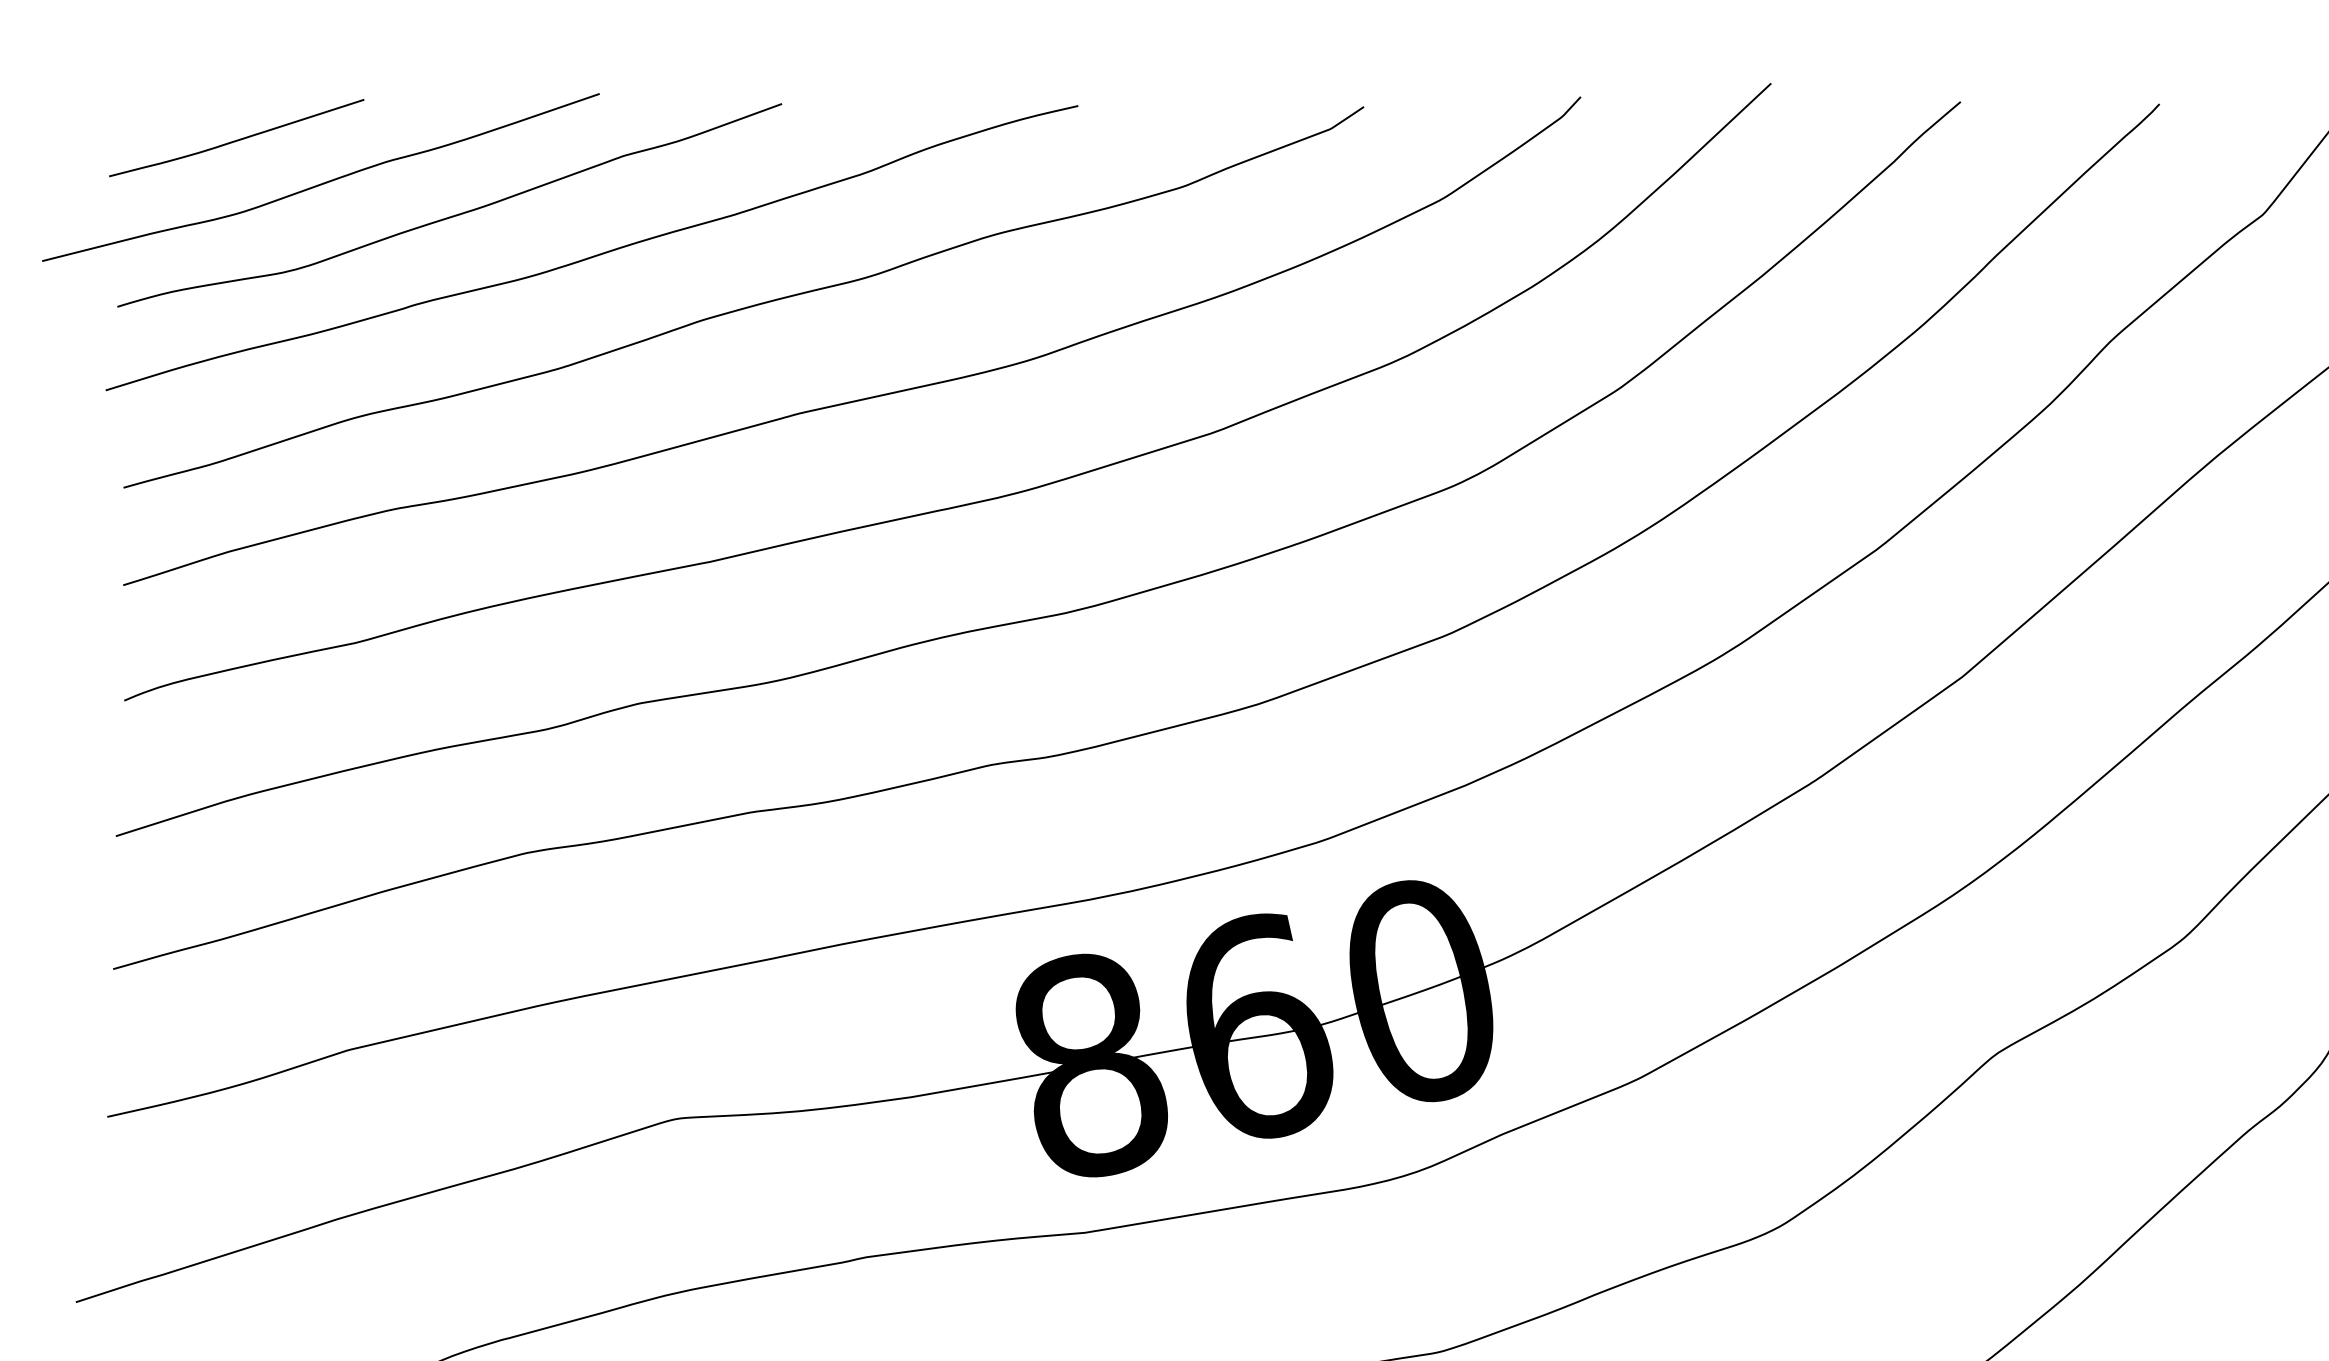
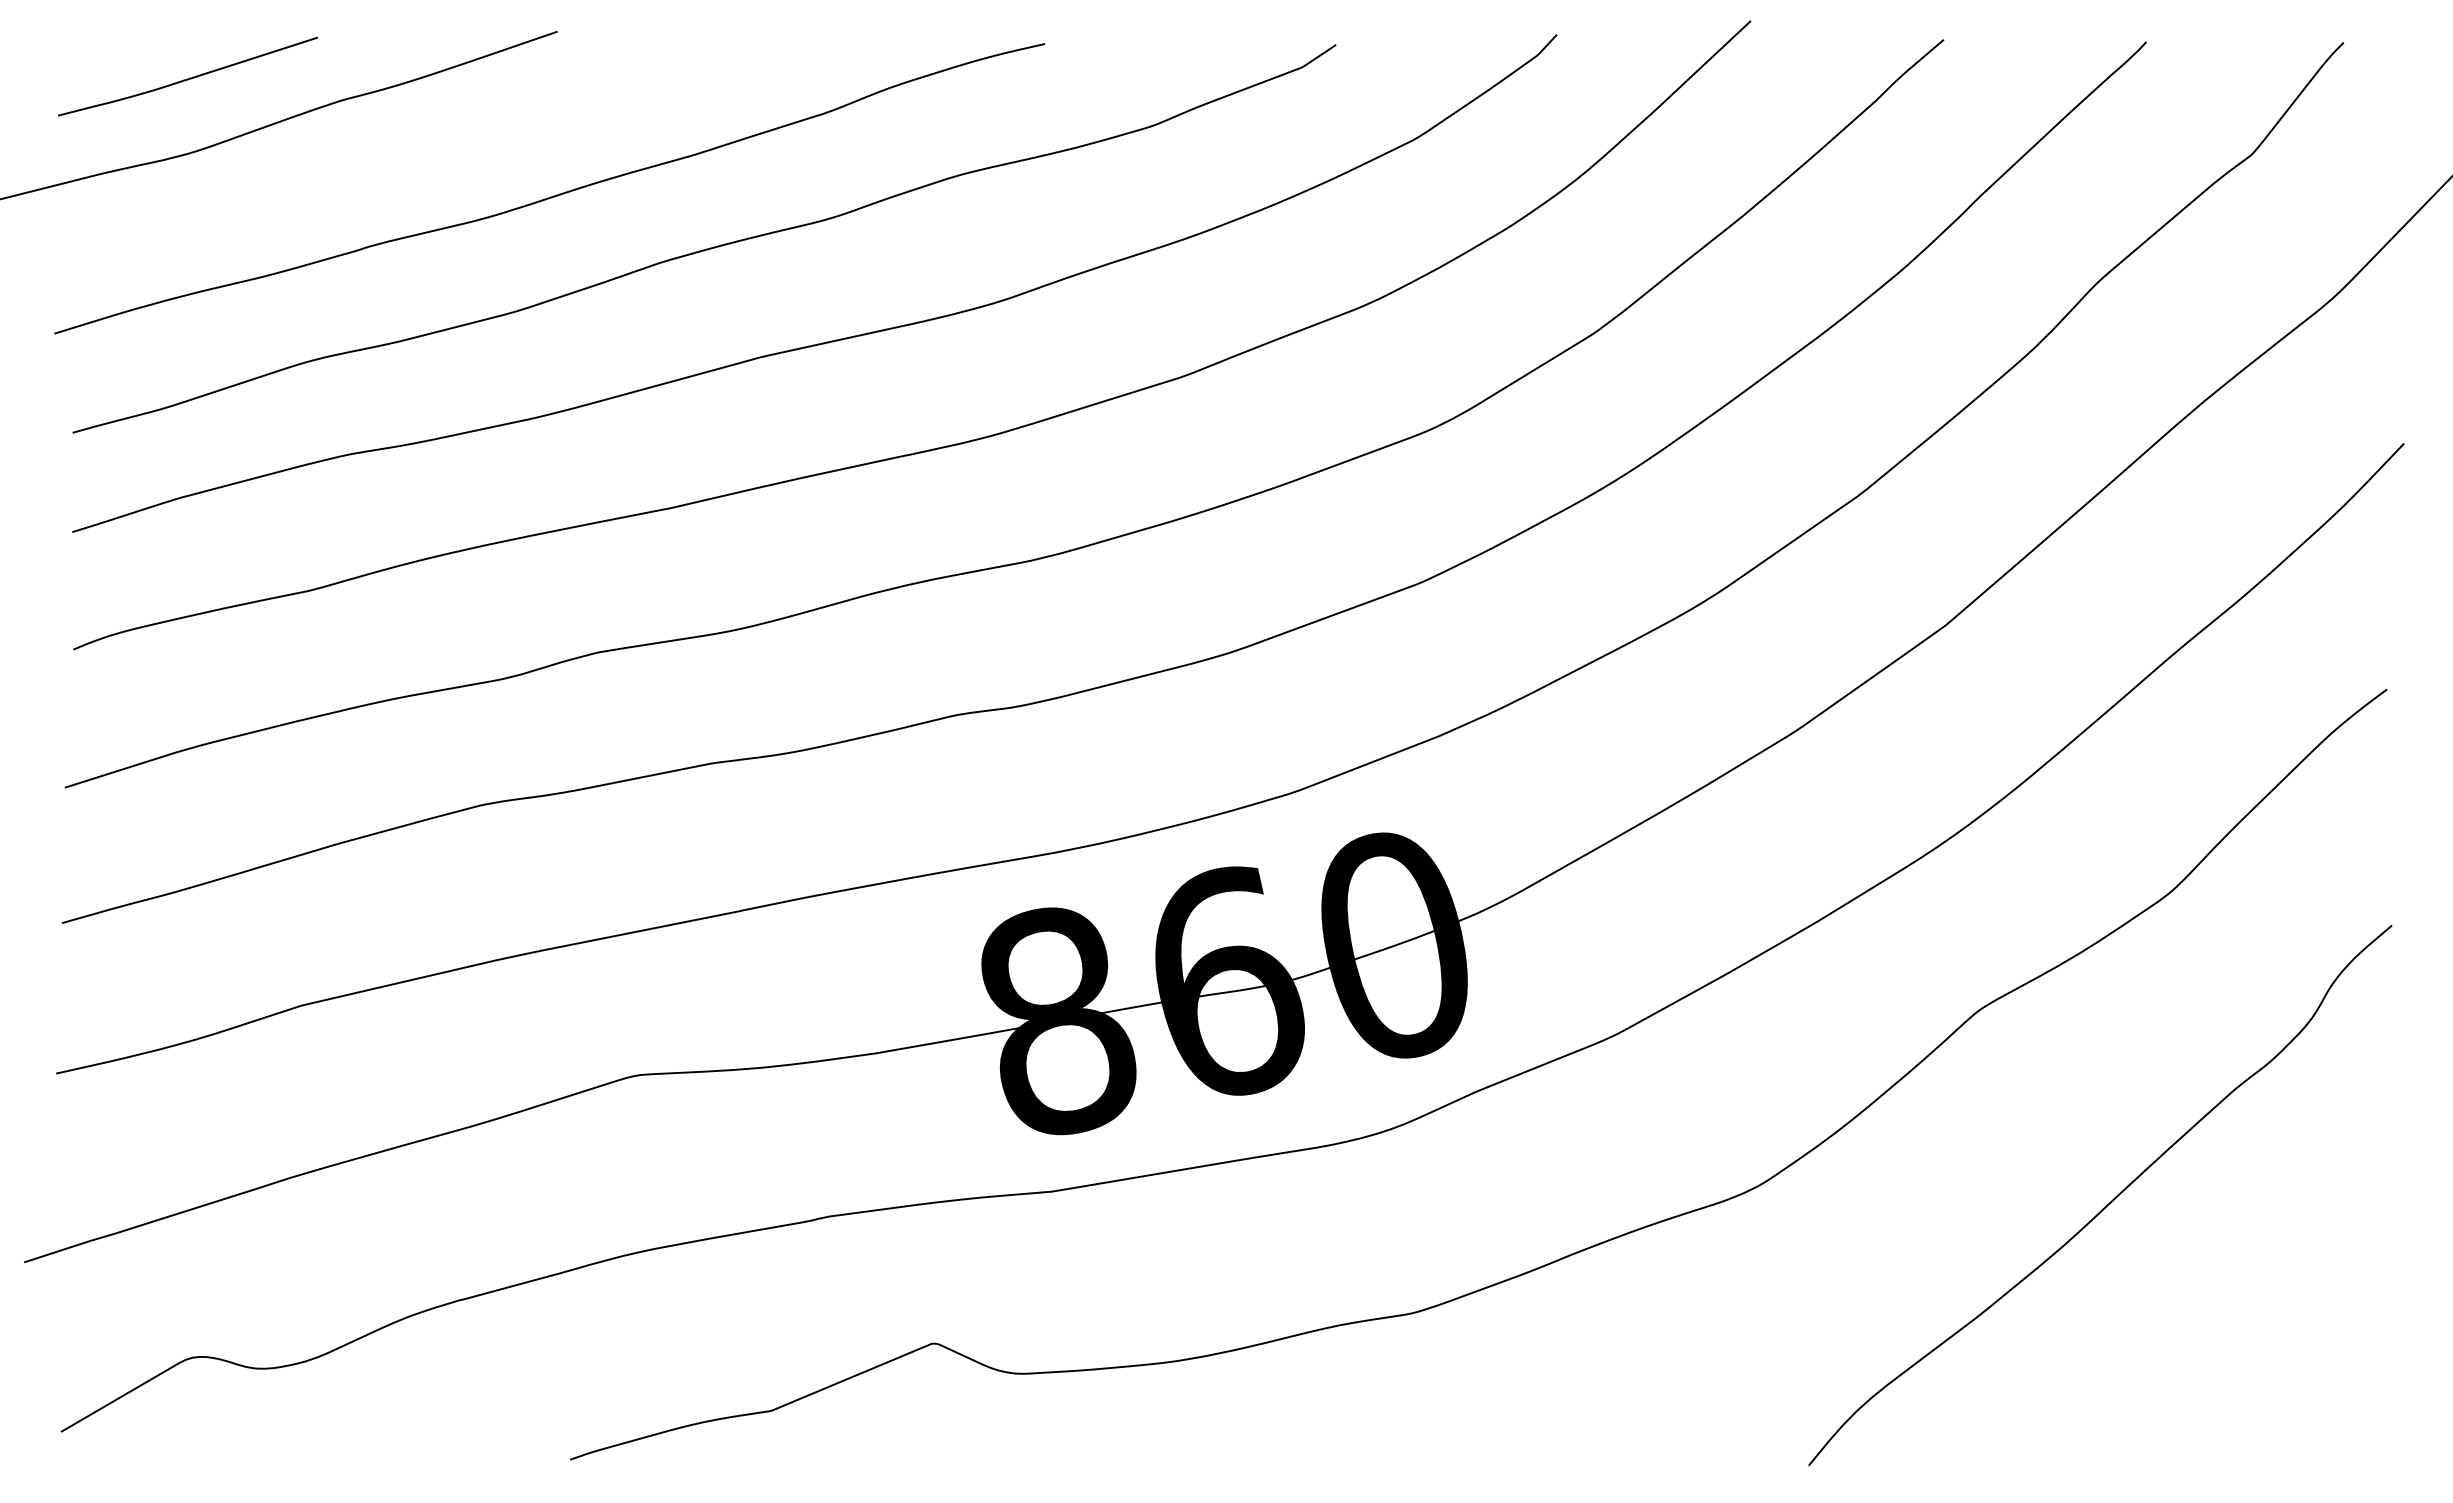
curve: (452, 215) -> (407, 155), removed

